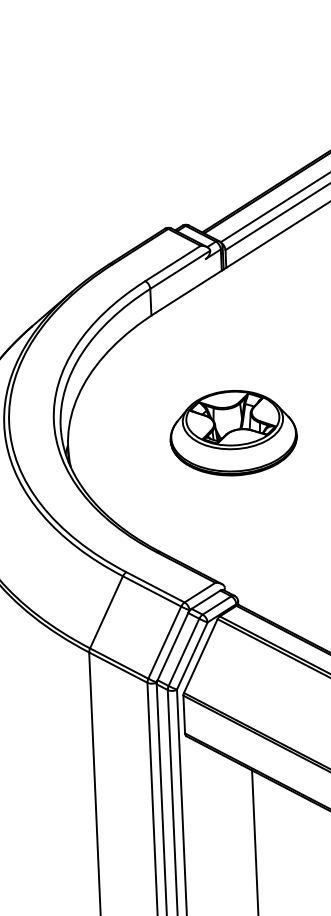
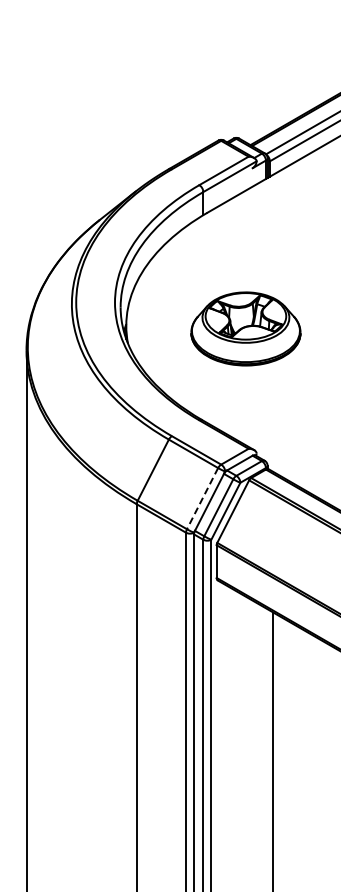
part: (232, 432) -> (245, 328), moved
line: (164, 643) -> (202, 499), solid -> dashed

